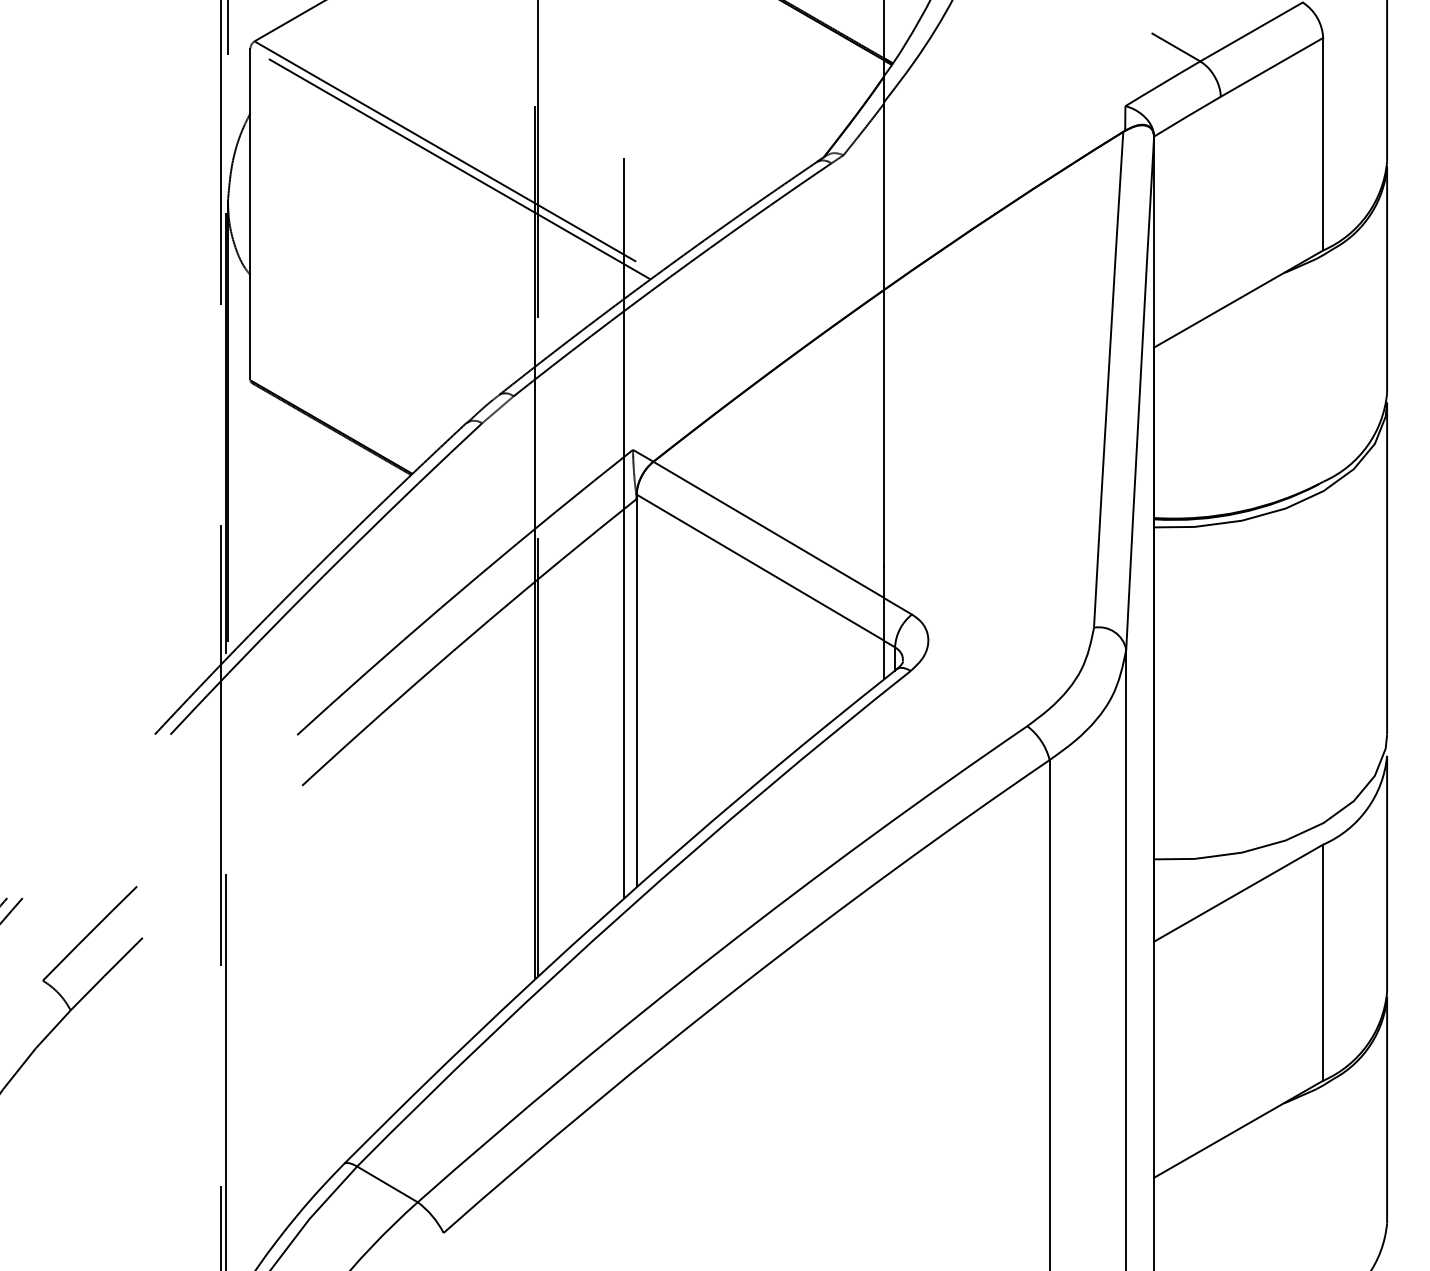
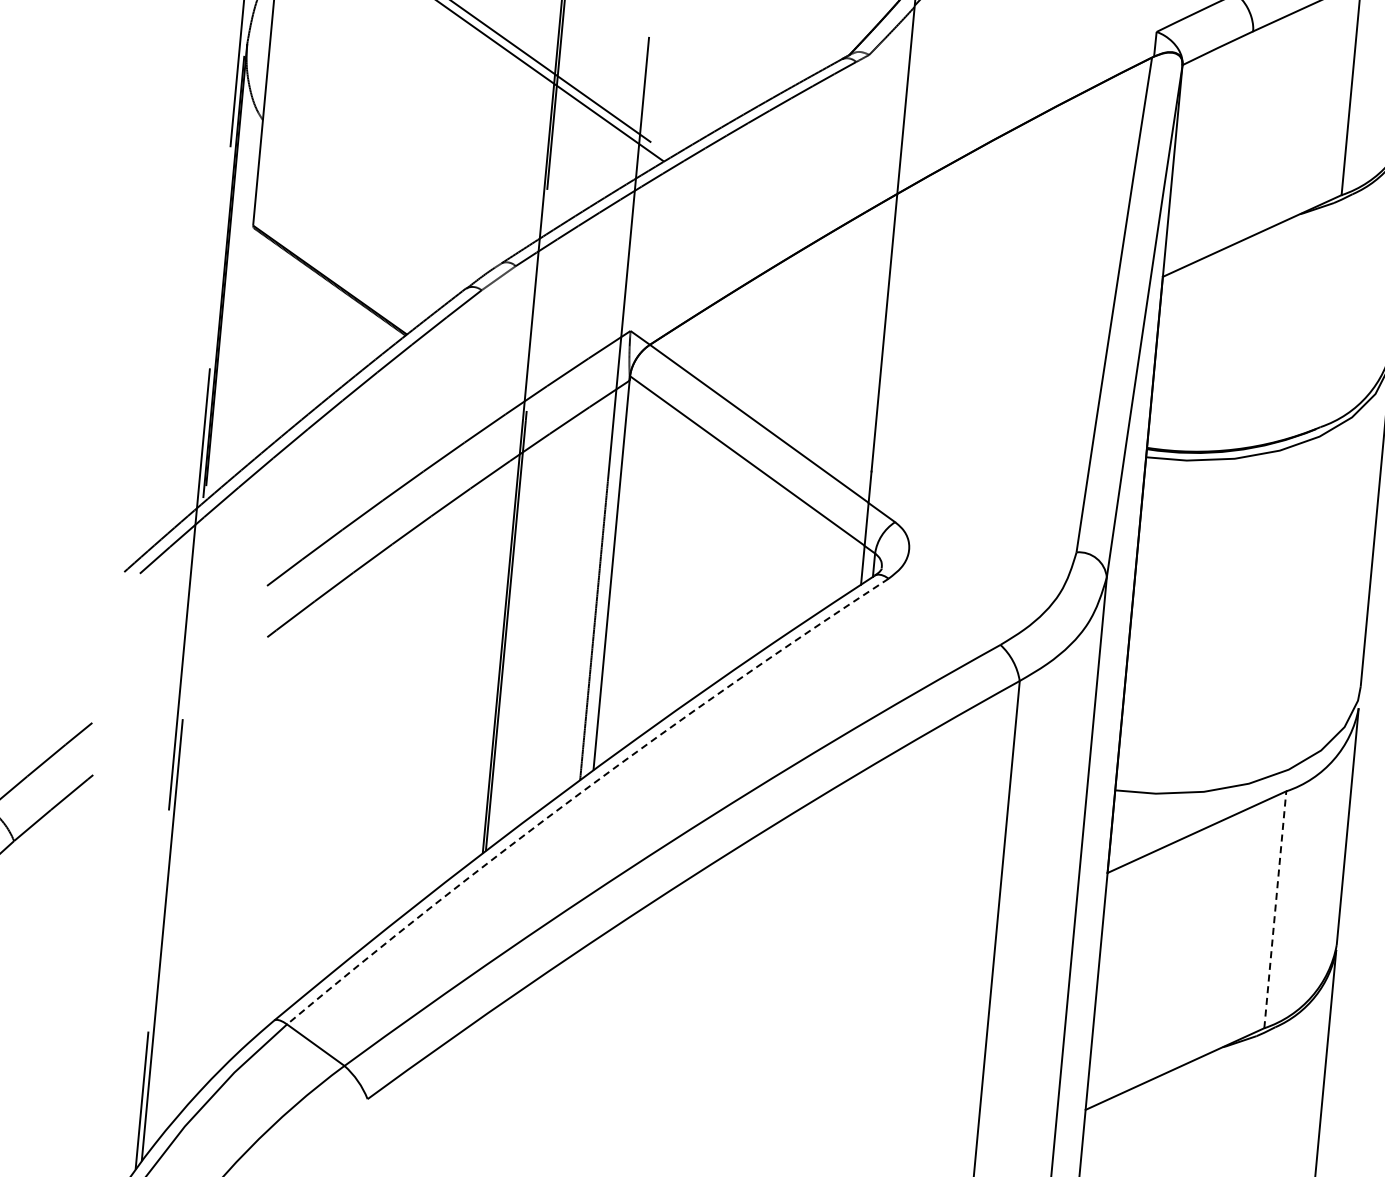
arc: (626, 910) -> (581, 792), solid -> dashed
line: (1323, 962) -> (1275, 909), solid -> dashed

